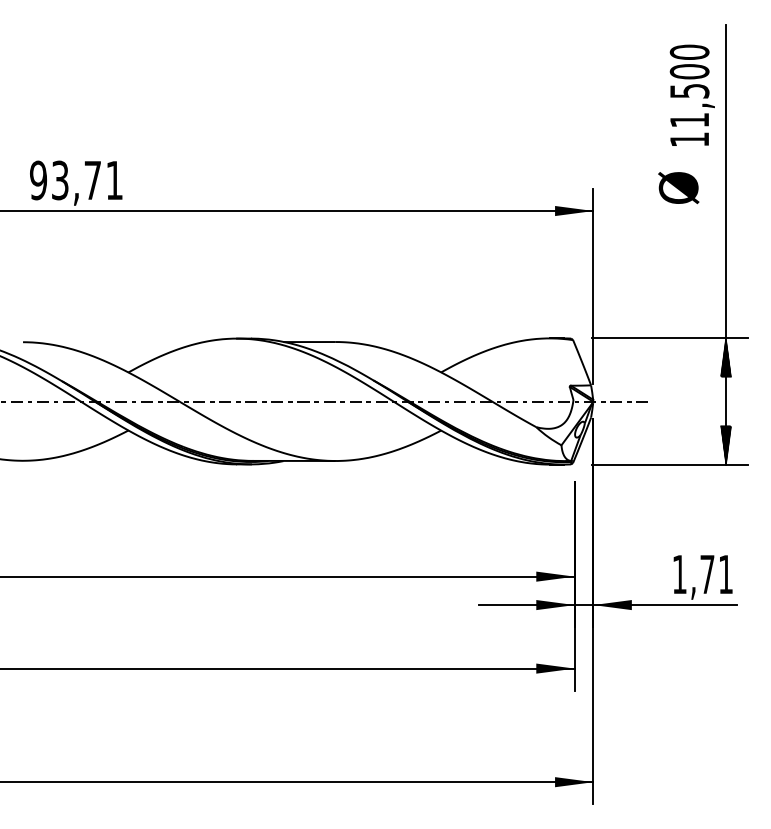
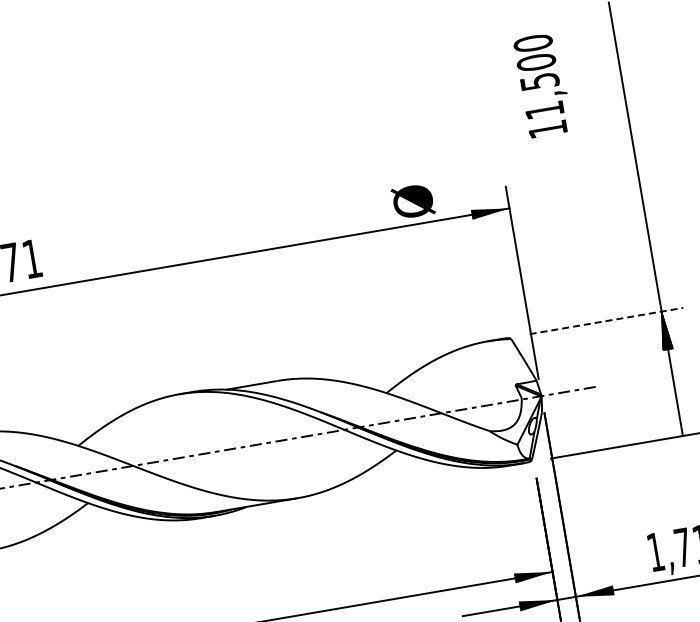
text: (691, 94) -> (542, 84), moved
text: (678, 188) -> (413, 202), moved
line: (670, 338) -> (606, 321), solid -> dashed
hatch: (726, 445) -> (680, 417), removed

